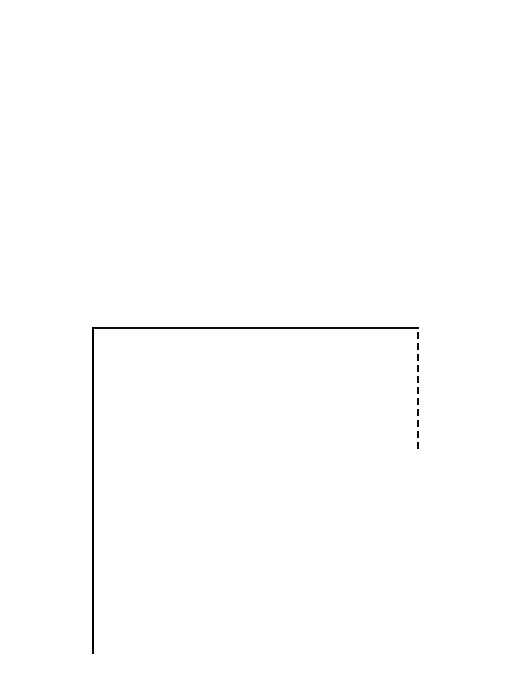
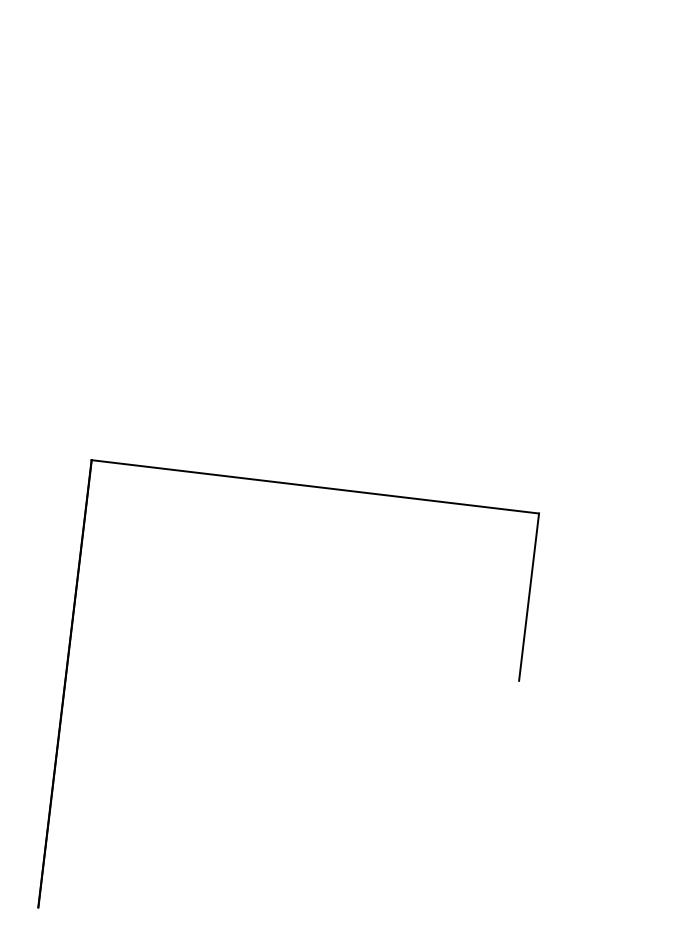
line: (418, 388) -> (529, 597), dashed -> solid

